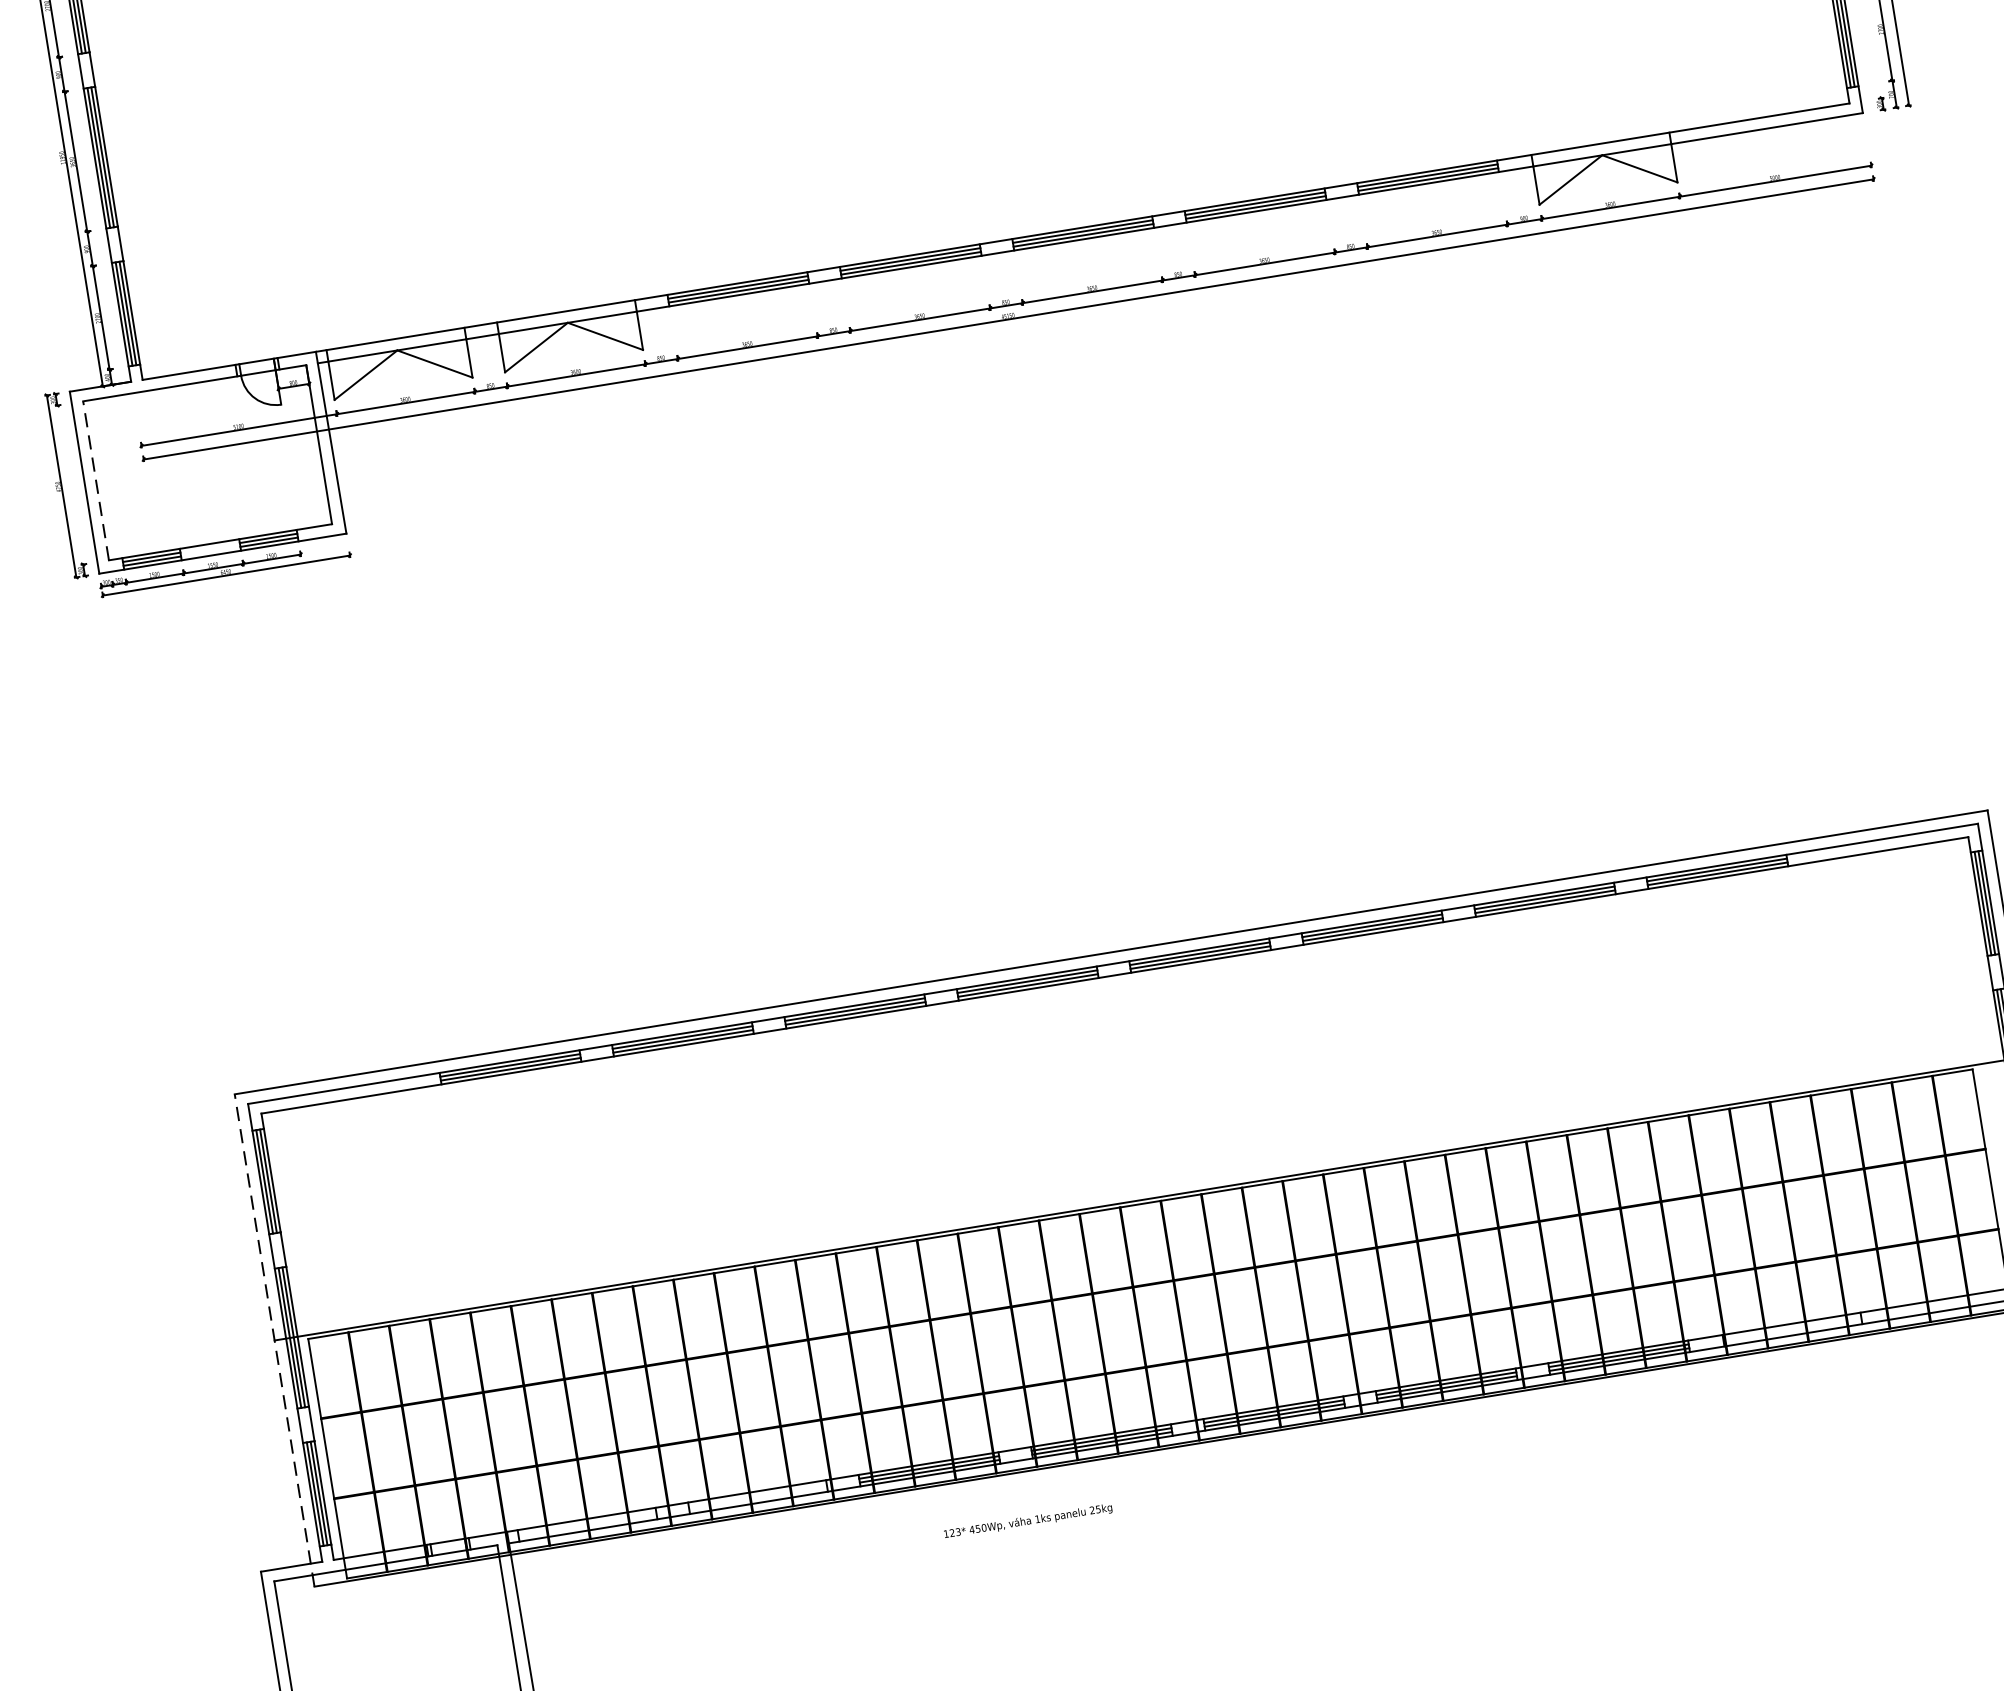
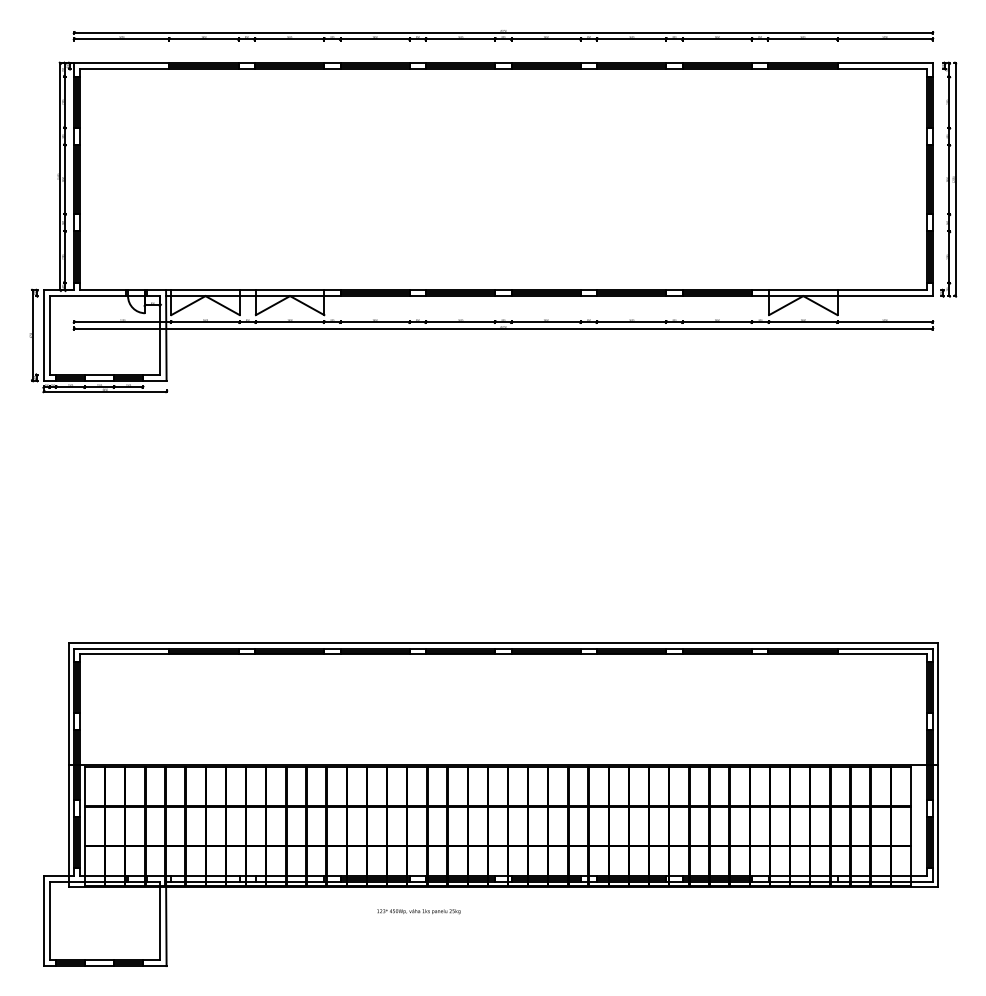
line: (95, 480) -> (49, 335), dashed -> solid
line: (274, 1339) -> (68, 764), dashed -> solid

